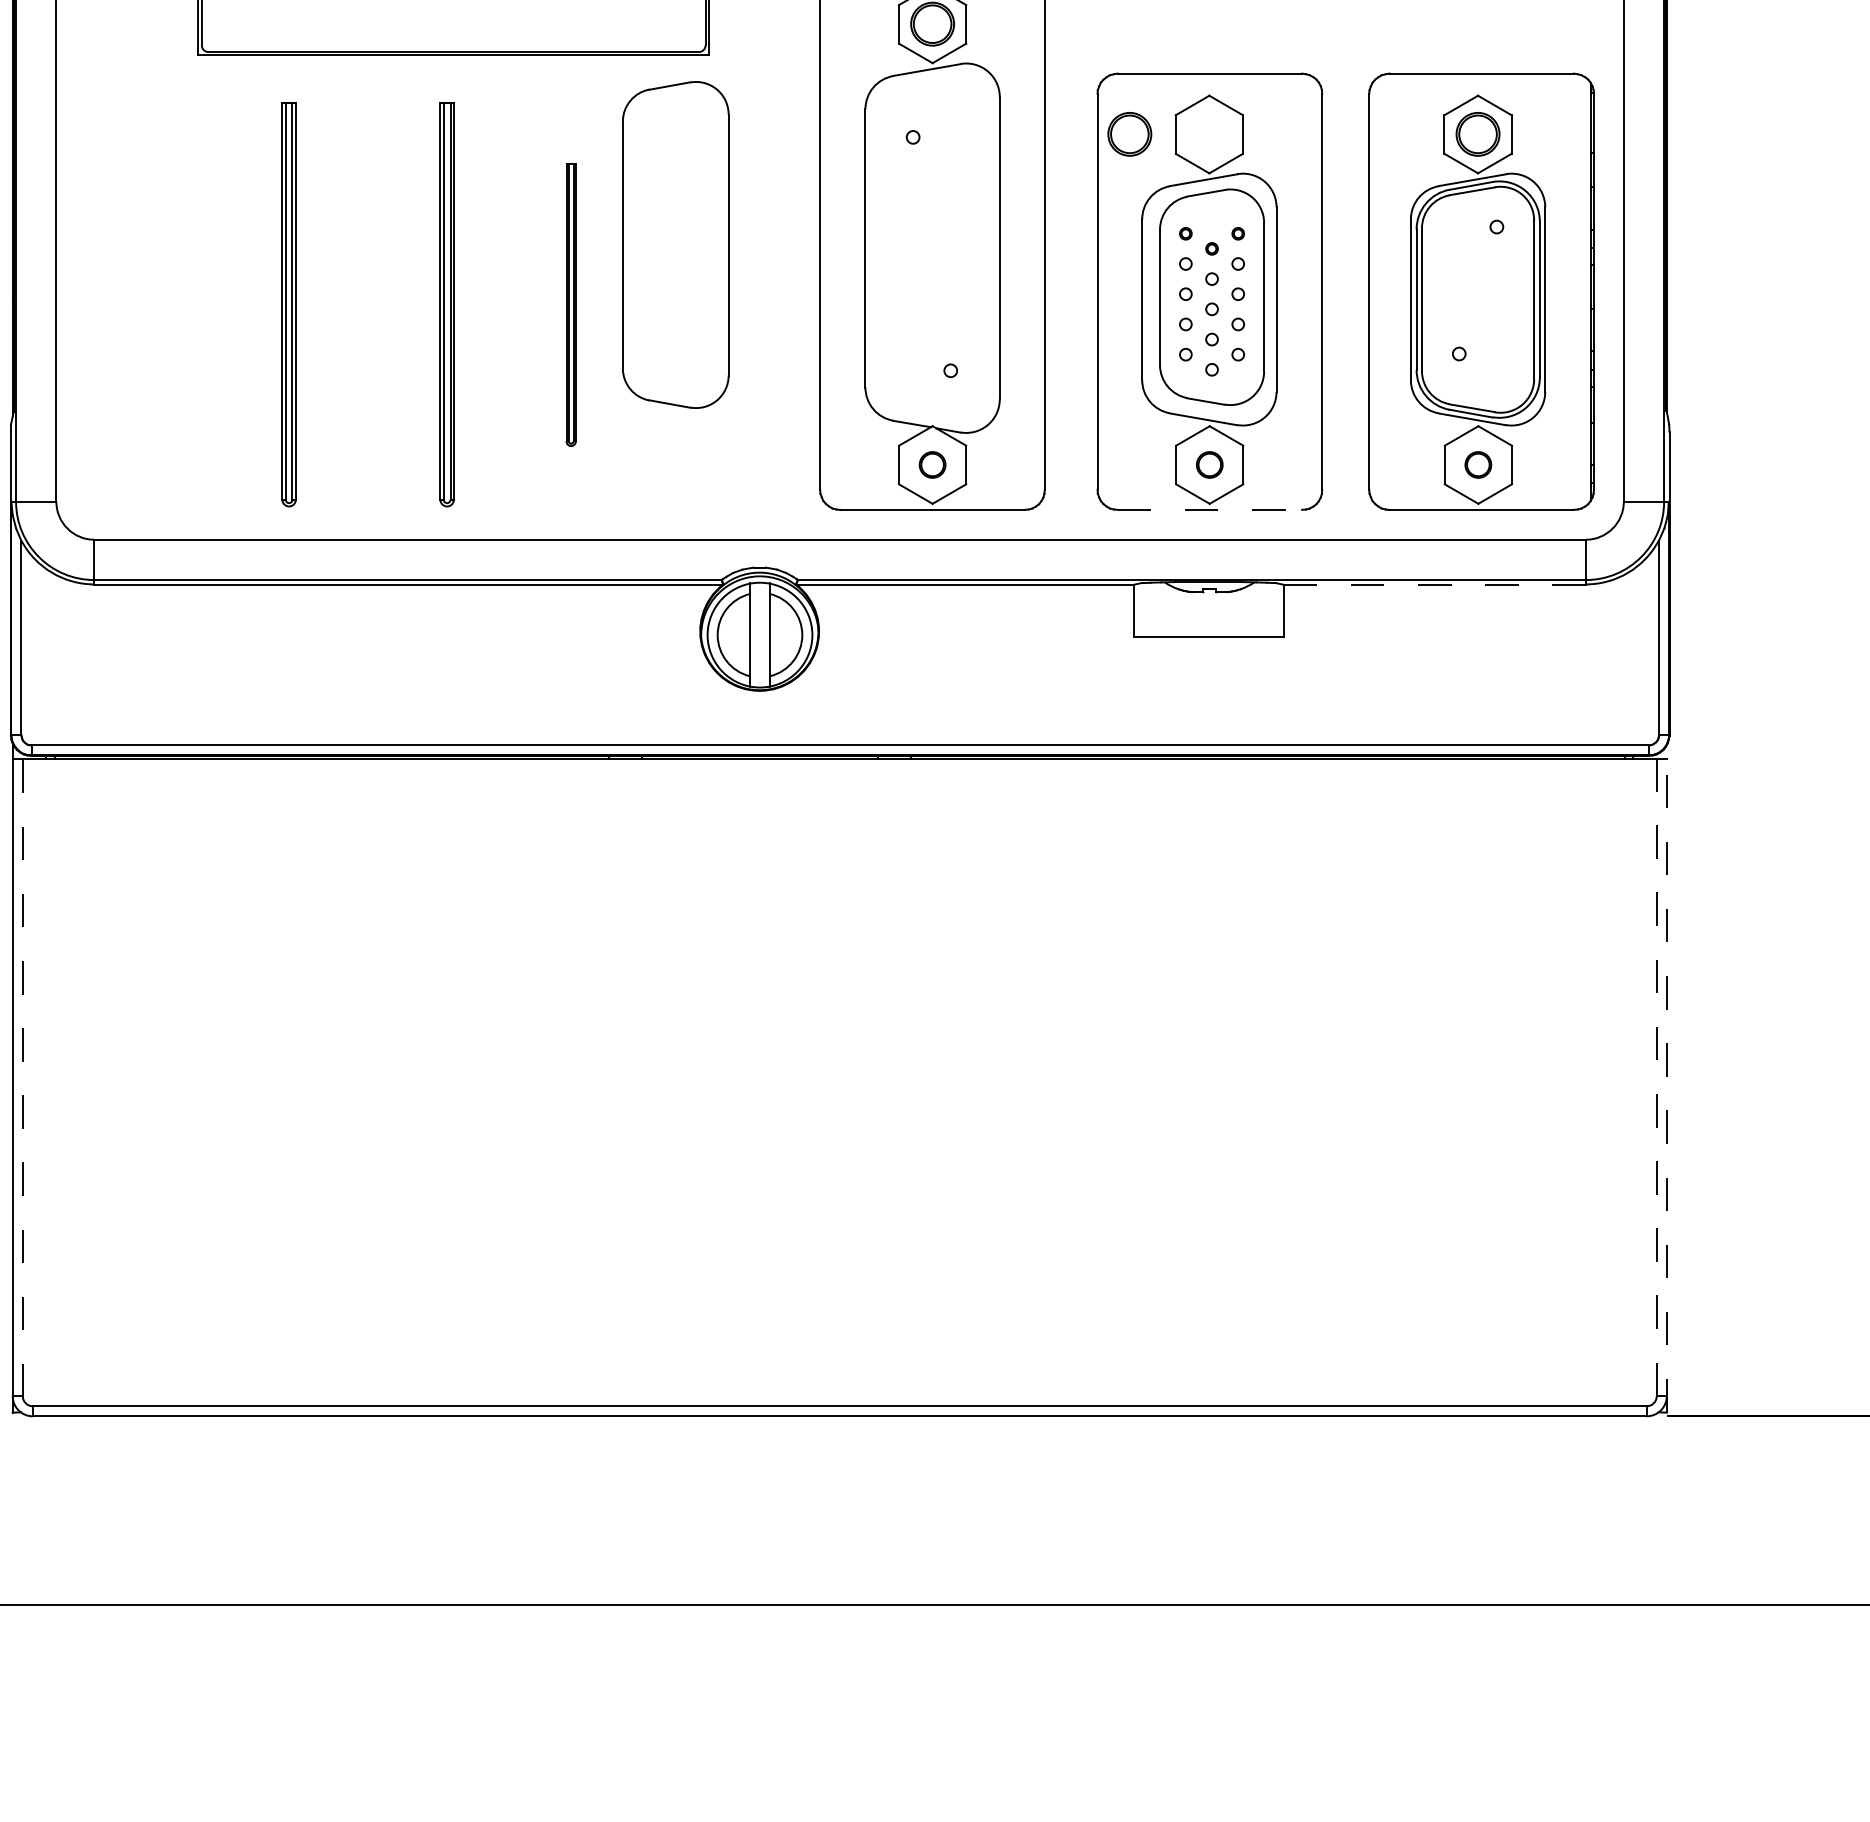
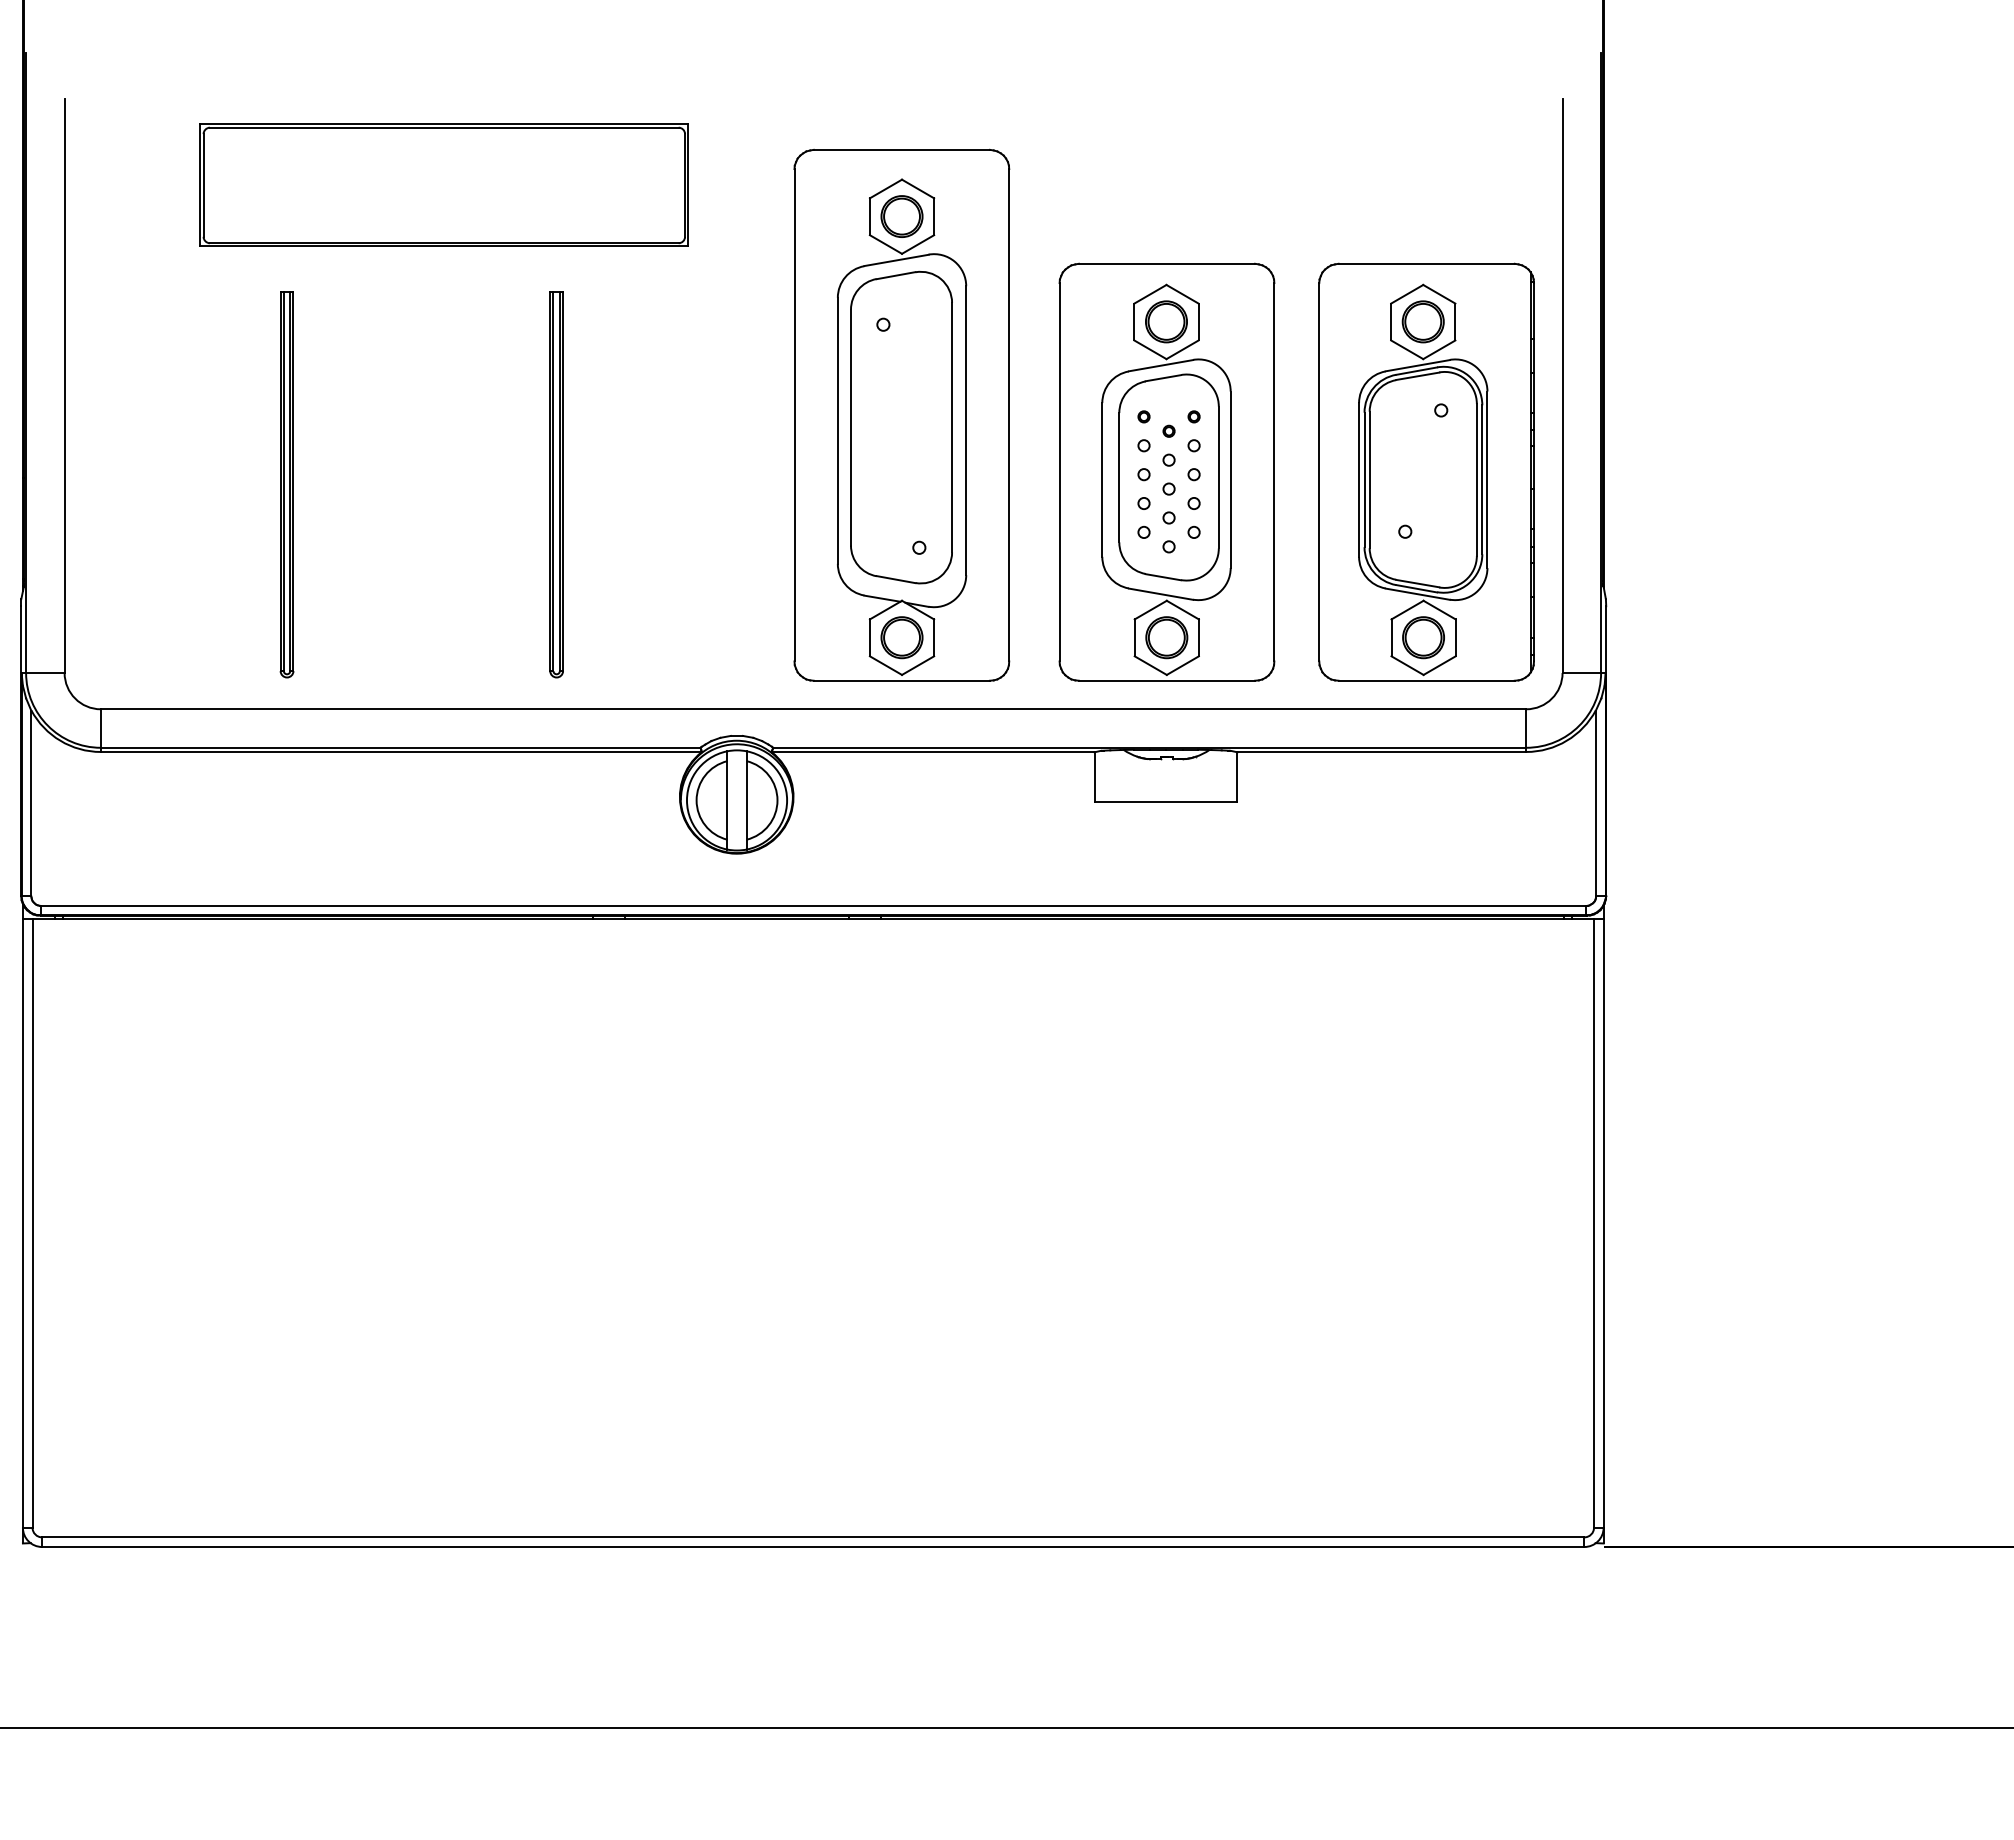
part: (1129, 133) -> (1166, 321), moved
part: (675, 244) -> (901, 427), moved
part: (446, 304) -> (437, 484), removed
part: (571, 304) -> (556, 484), size x1.43
part: (932, 464) -> (901, 637), size x1.67
part: (1209, 464) -> (1166, 637), size x1.67
part: (1478, 464) -> (1423, 637), size x1.67
line: (1210, 509) -> (1167, 680), dashed -> solid
line: (1434, 584) -> (1381, 752), dashed -> solid
line: (1657, 1076) -> (1594, 1222), dashed -> solid
line: (22, 1077) -> (32, 1223), dashed -> solid
line: (1666, 1077) -> (1603, 1223), dashed -> solid

